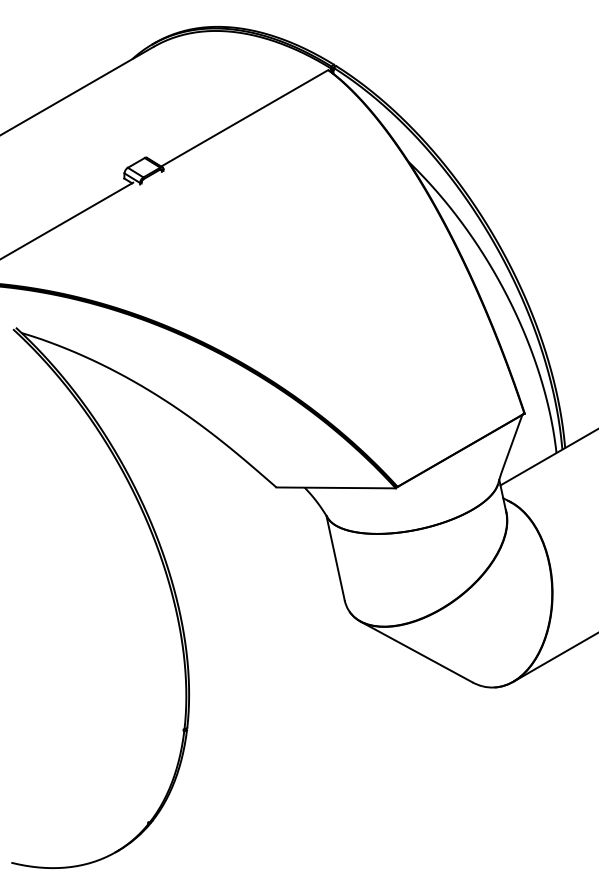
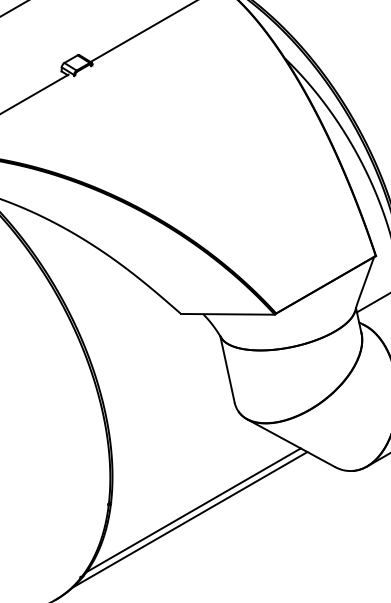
line: (292, 737) -> (193, 510), added
line: (287, 749) -> (189, 519), added

